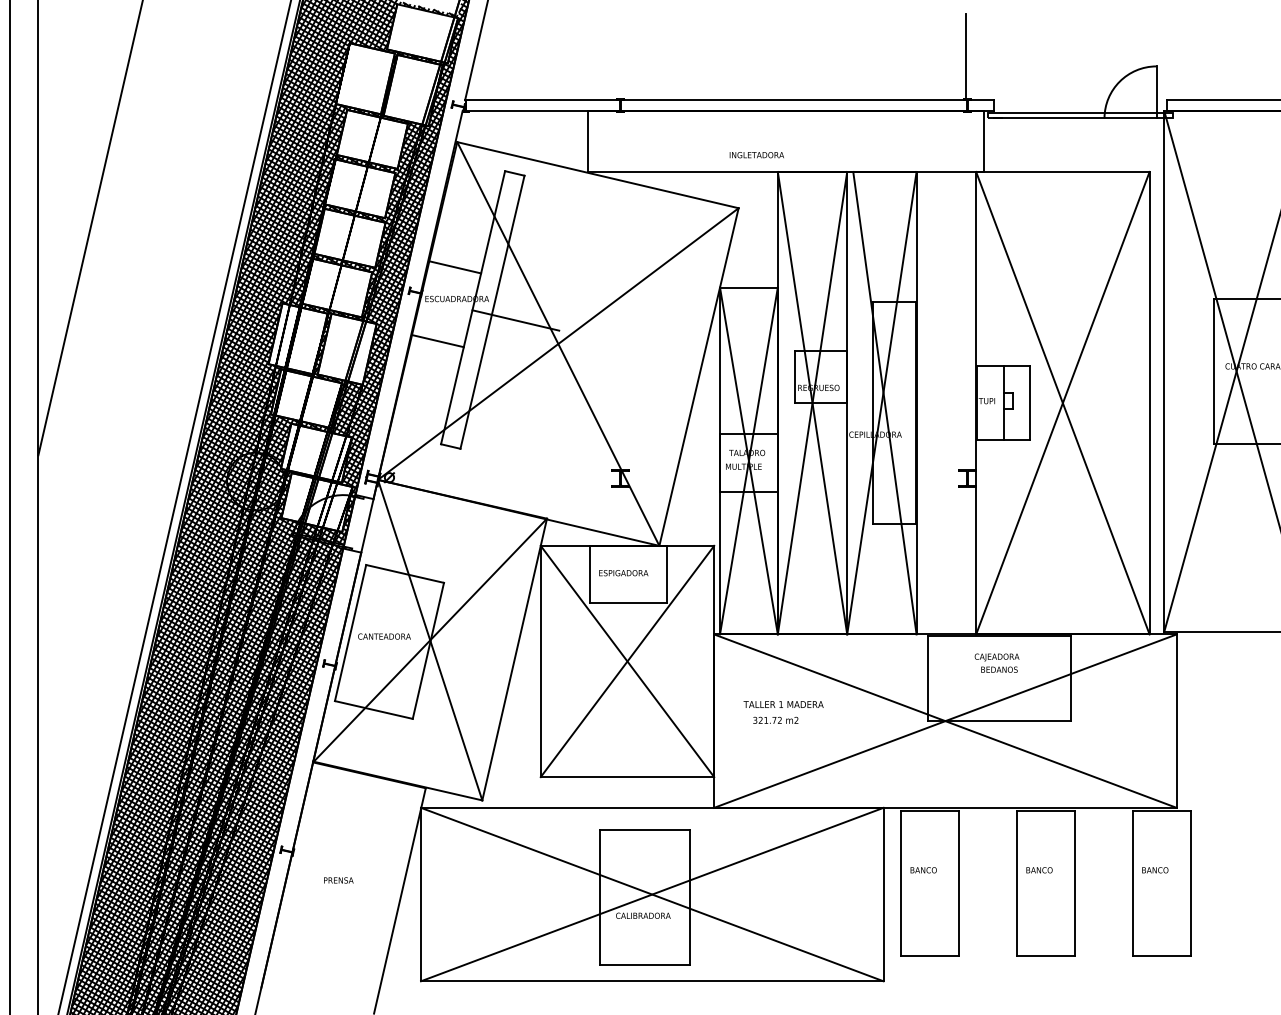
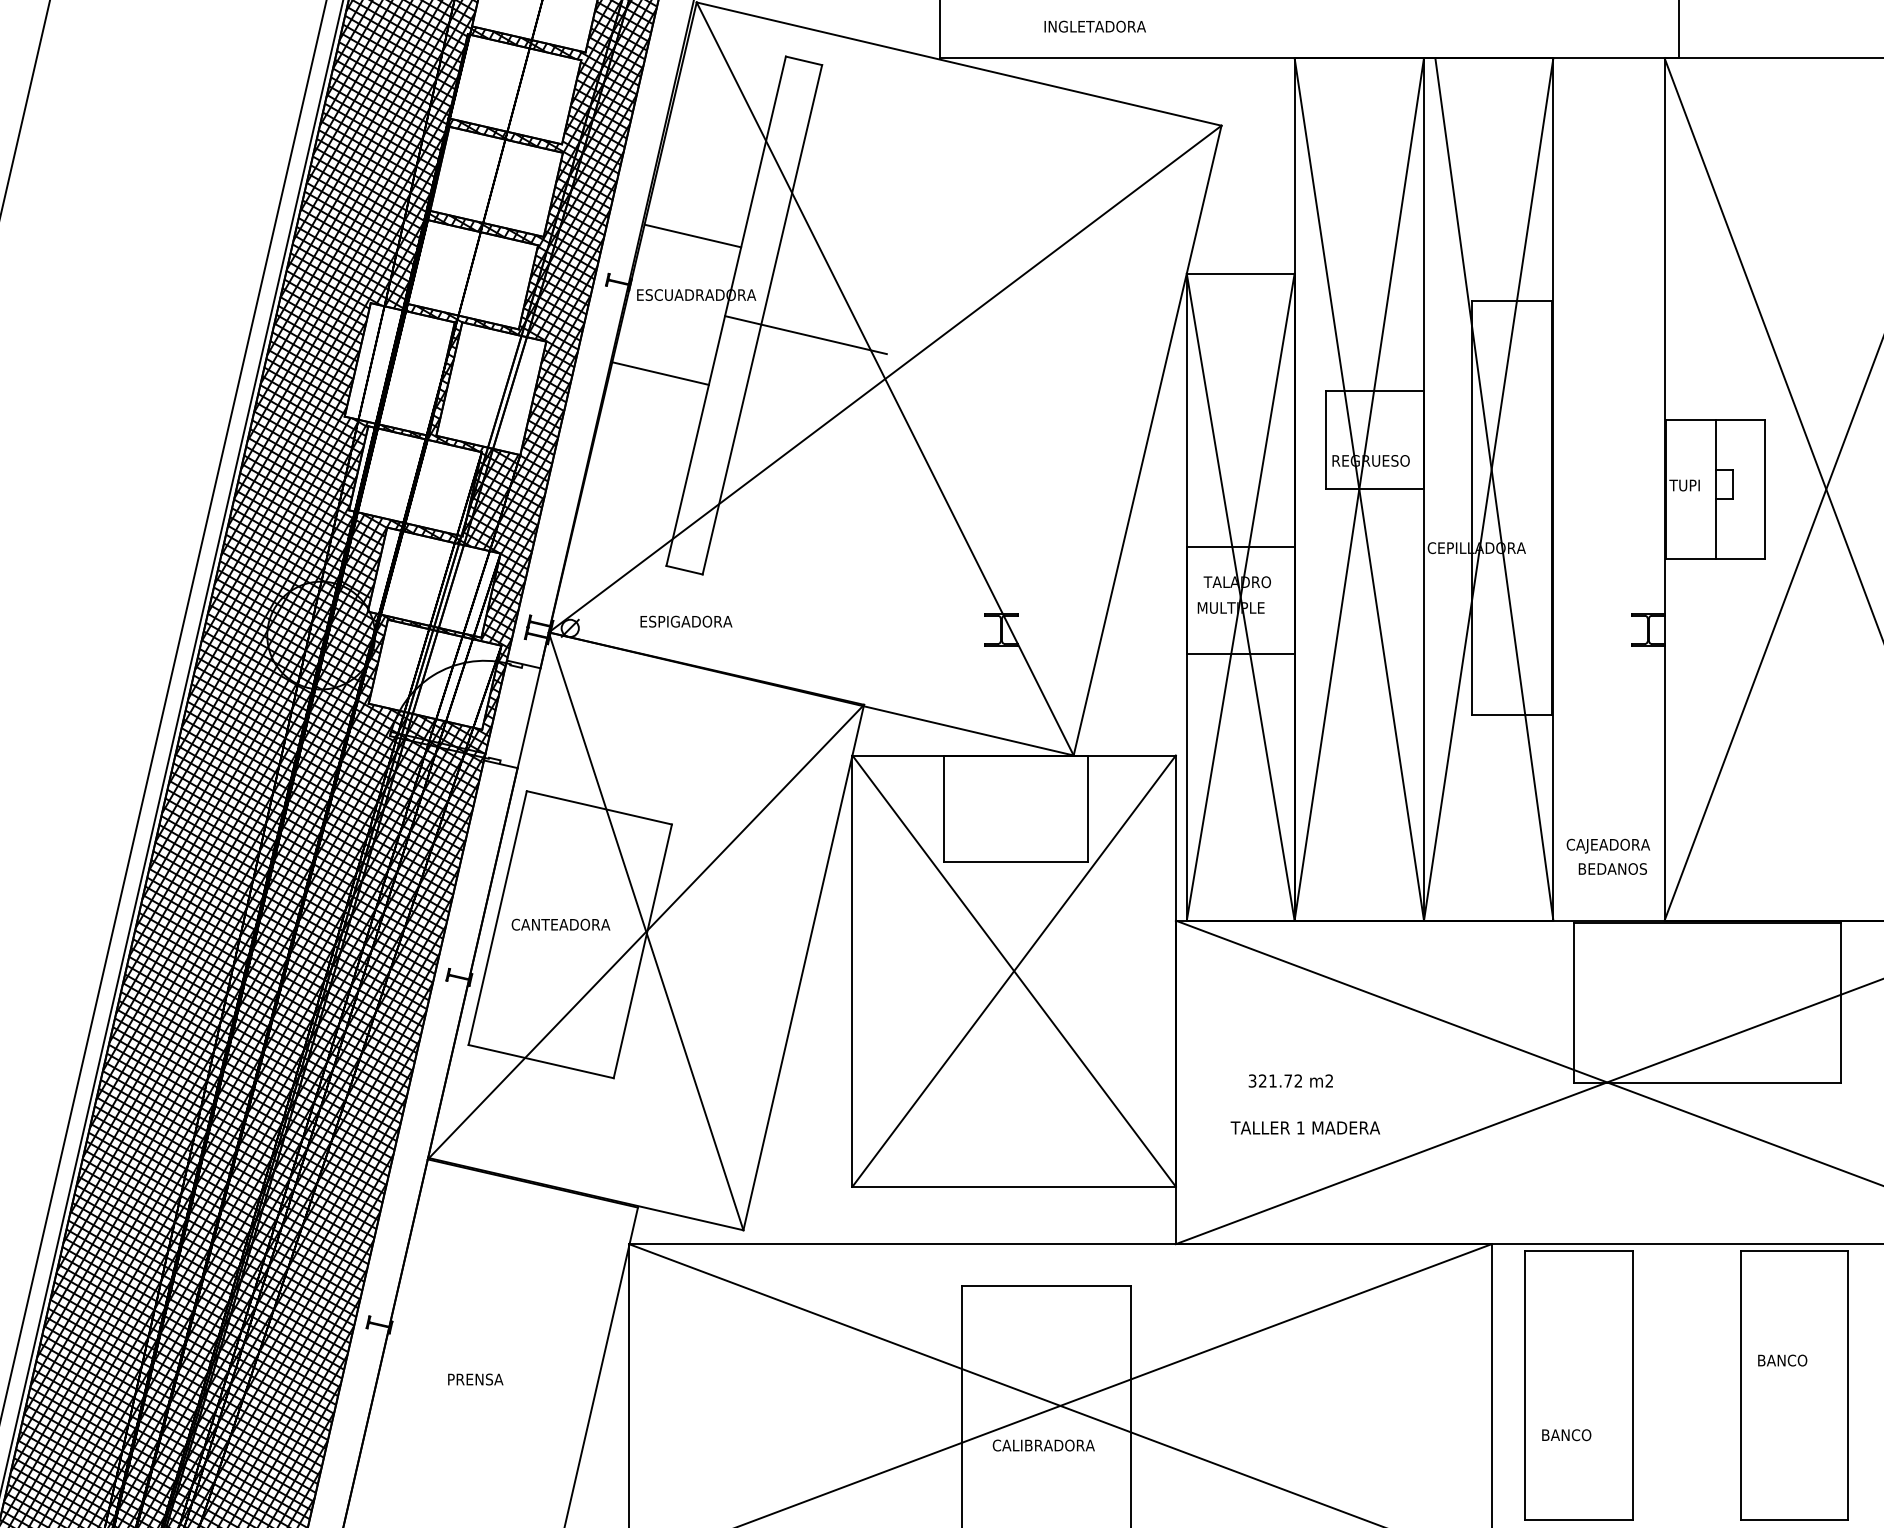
text: (756, 155) -> (1094, 27), moved
text: (623, 573) -> (685, 622), moved
text: (996, 662) -> (1607, 855), moved
text: (783, 704) -> (1305, 1127), moved
text: (923, 870) -> (1566, 1435), moved

